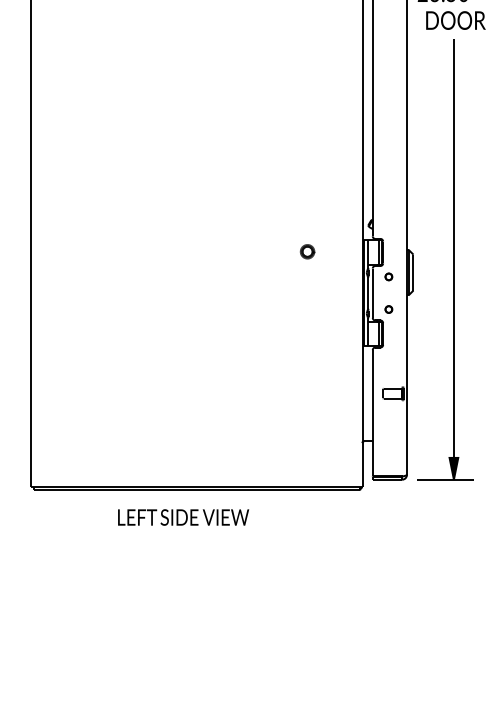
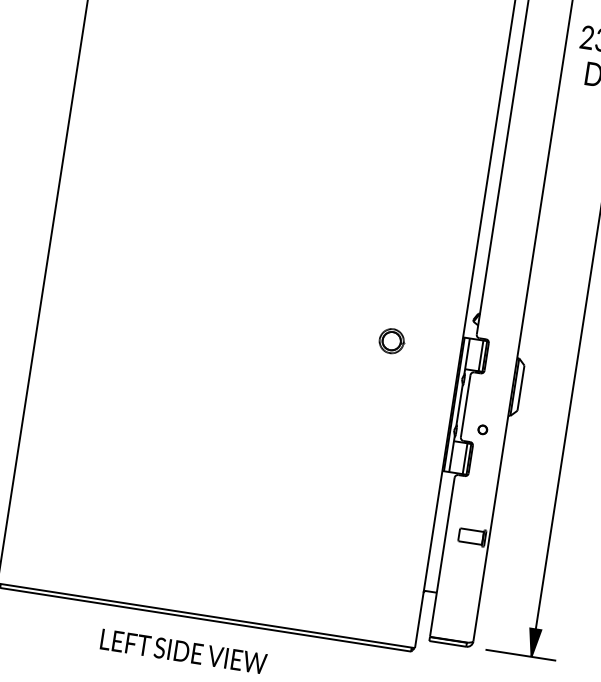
part: (307, 251) -> (391, 340), size x1.4
part: (388, 276) -> (488, 388), removed

